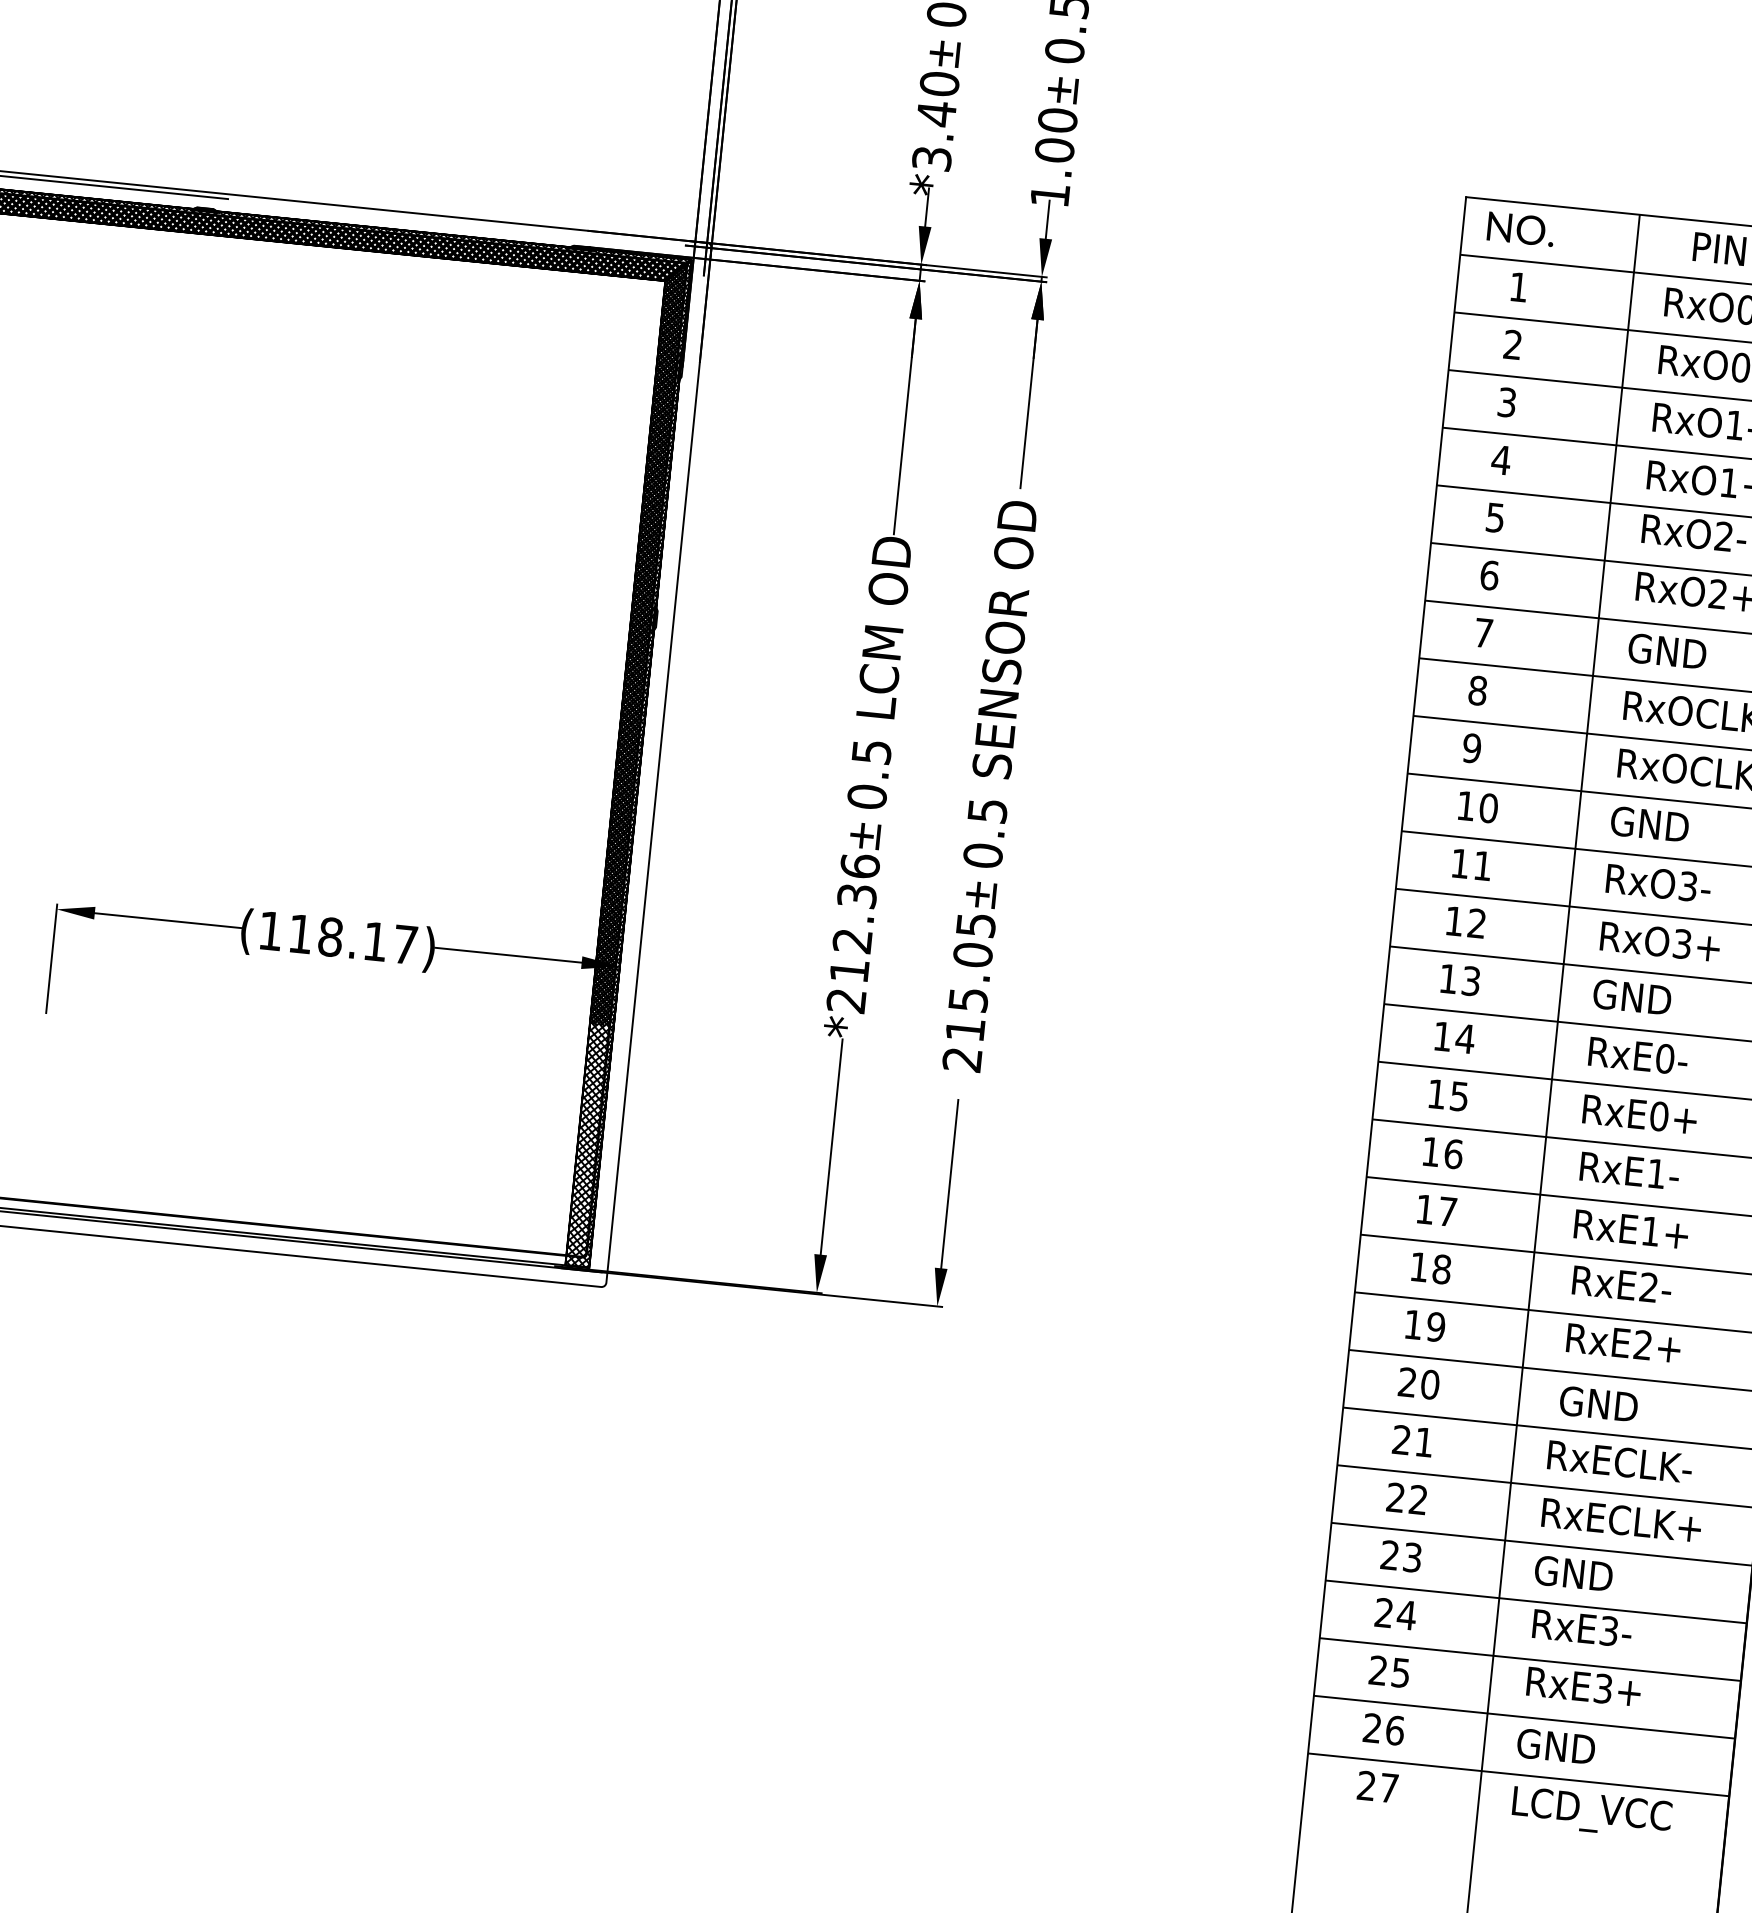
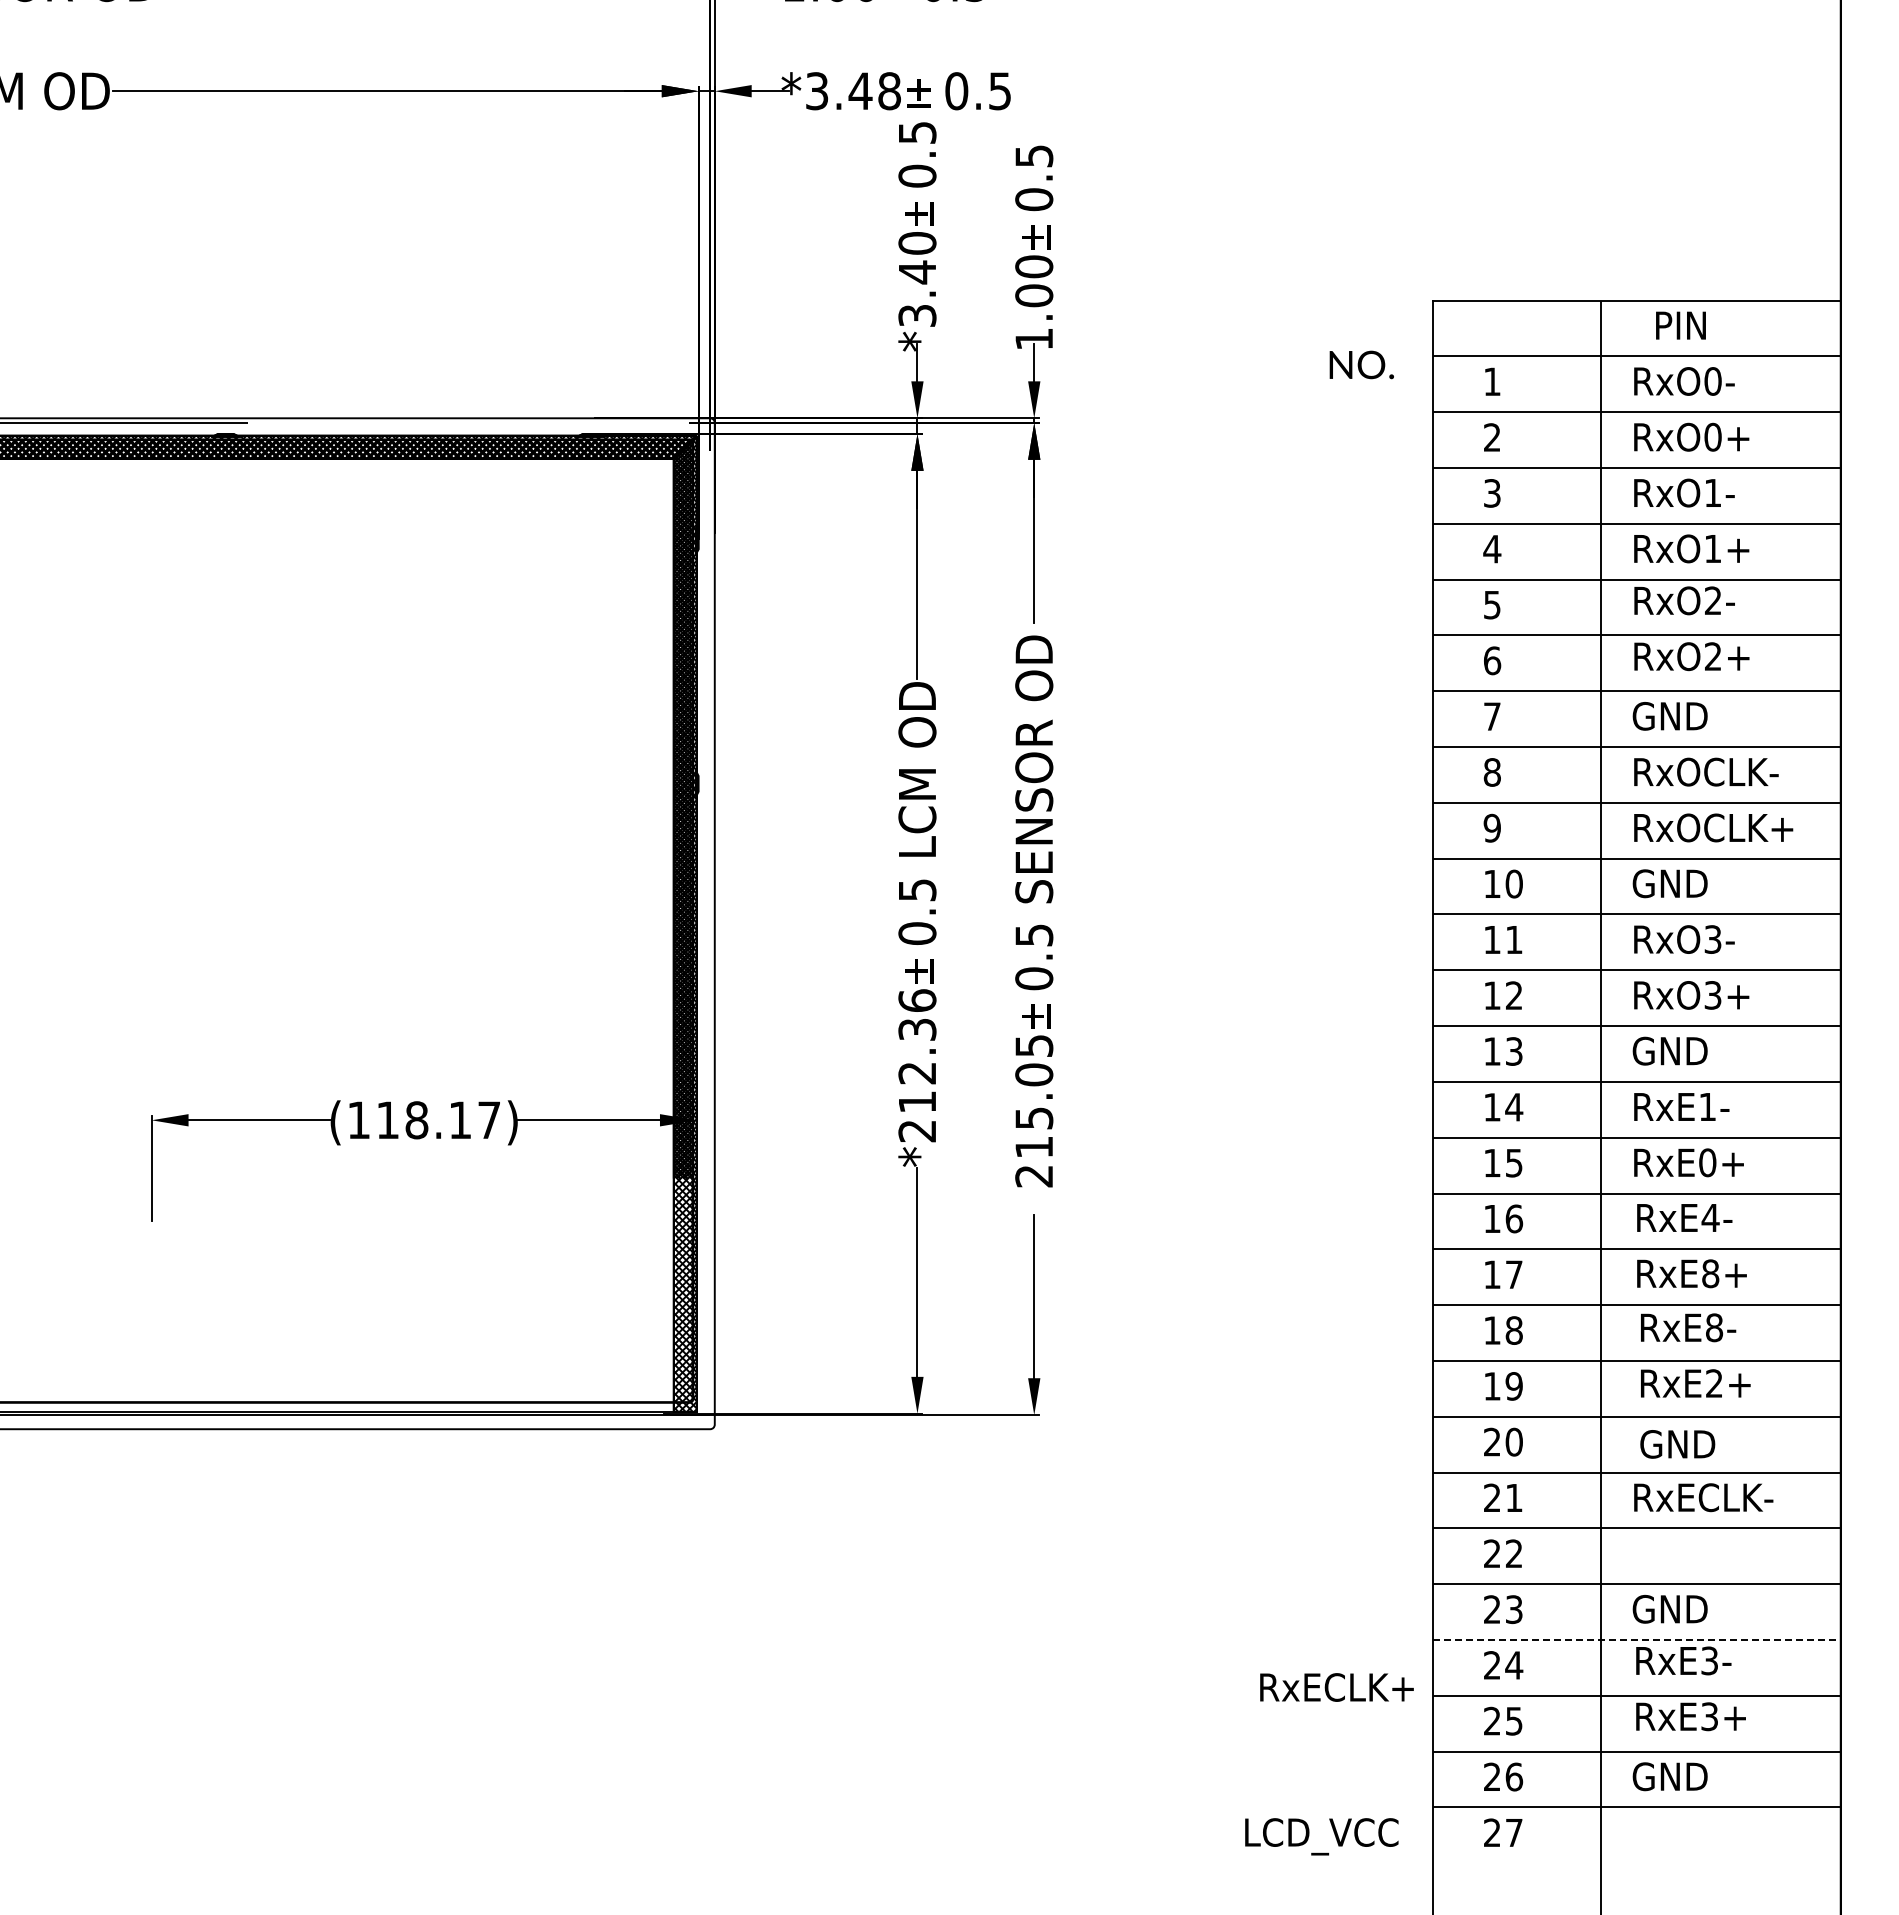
text: (1520, 228) -> (1361, 364), moved
text: (1665, 1058) -> (1707, 1106), RxE0- -> RxE1-
text: (1656, 1173) -> (1710, 1217), RxE1- -> RxE4-
text: (1650, 1231) -> (1710, 1273), RxE1+ -> RxE8+
text: (1649, 1287) -> (1714, 1327), RxE2- -> RxE8-
text: (1621, 1520) -> (1336, 1687), moved
line: (1535, 1602) -> (1636, 1640), solid -> dashed
text: (1591, 1812) -> (1321, 1836), moved

